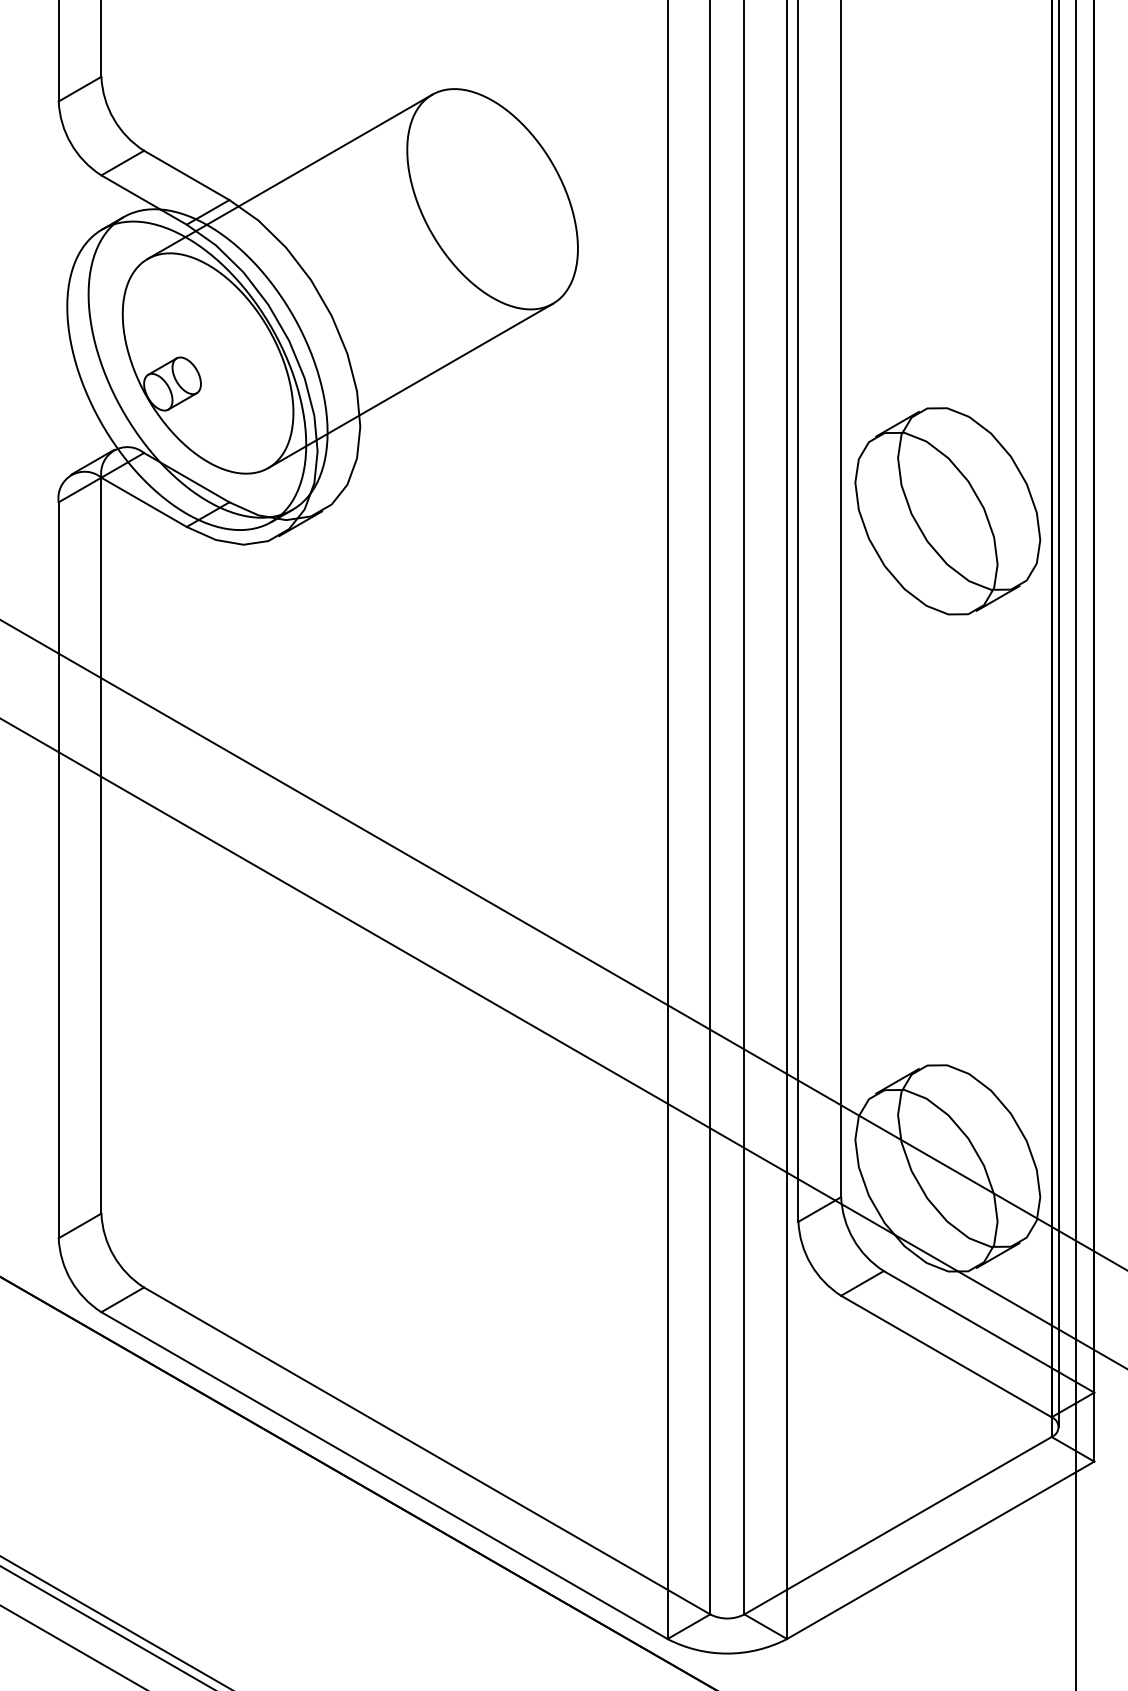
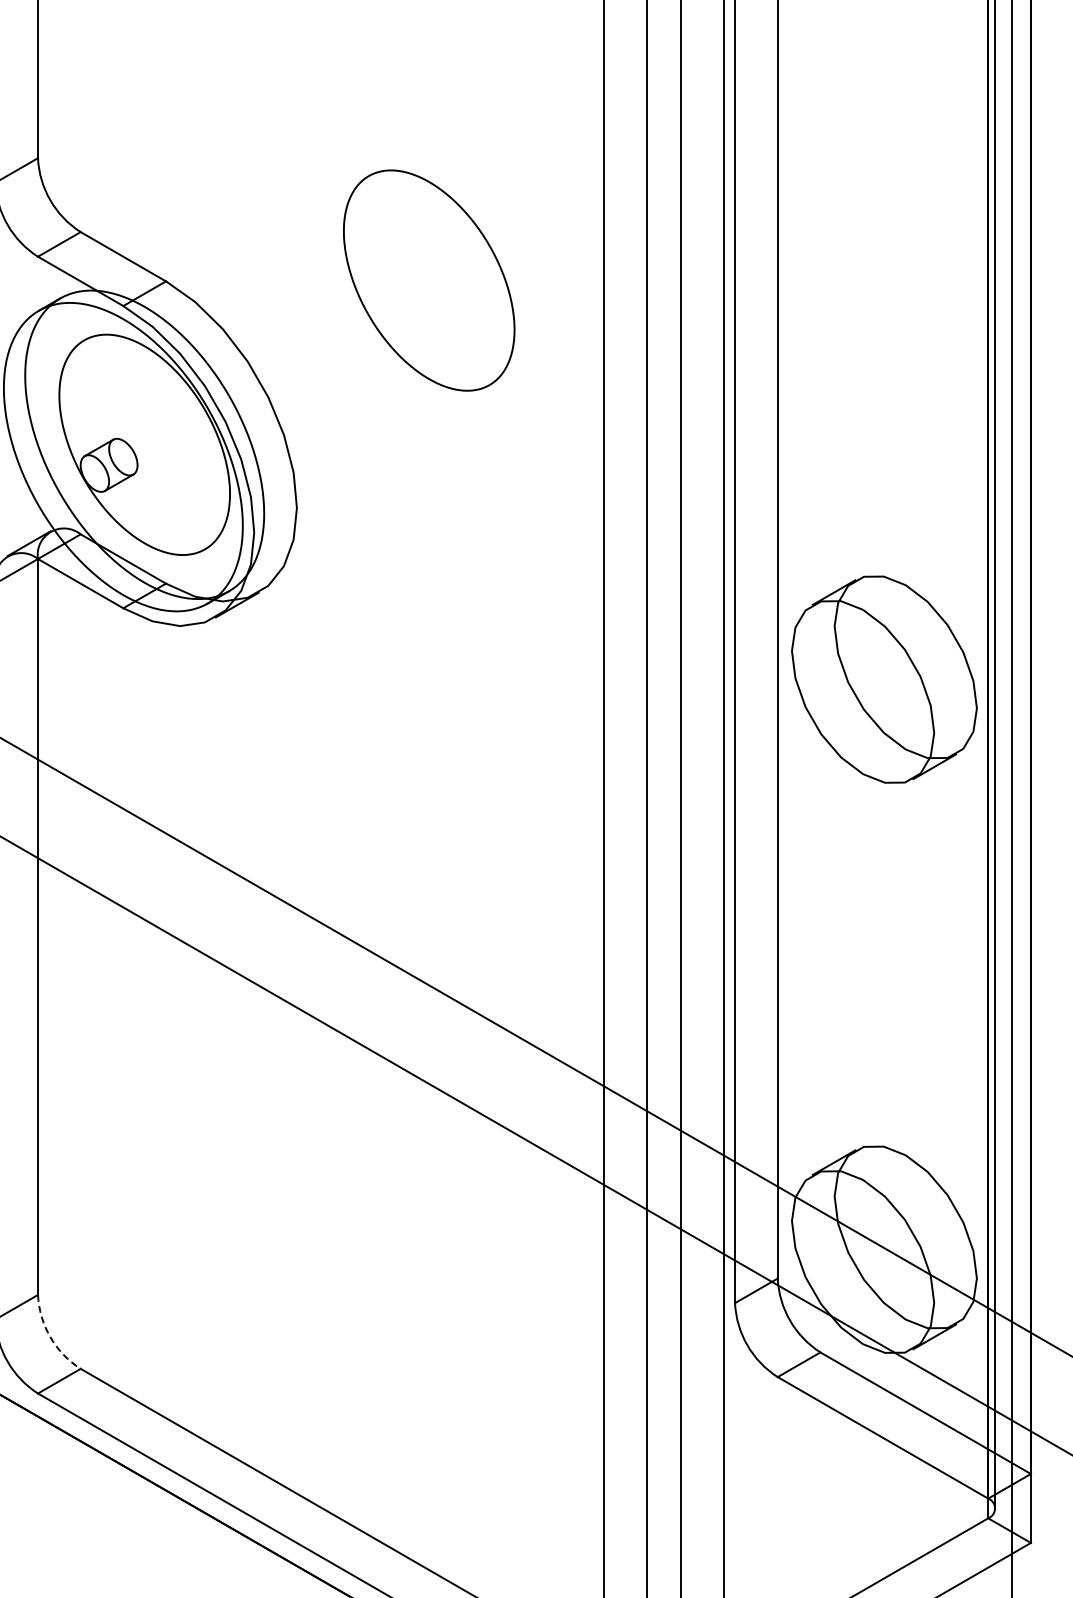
line: (289, 176) -> (226, 257), removed
line: (410, 385) -> (347, 466), removed
part: (947, 511) -> (884, 679), moved
arc: (113, 1255) -> (50, 1336), solid -> dashed

